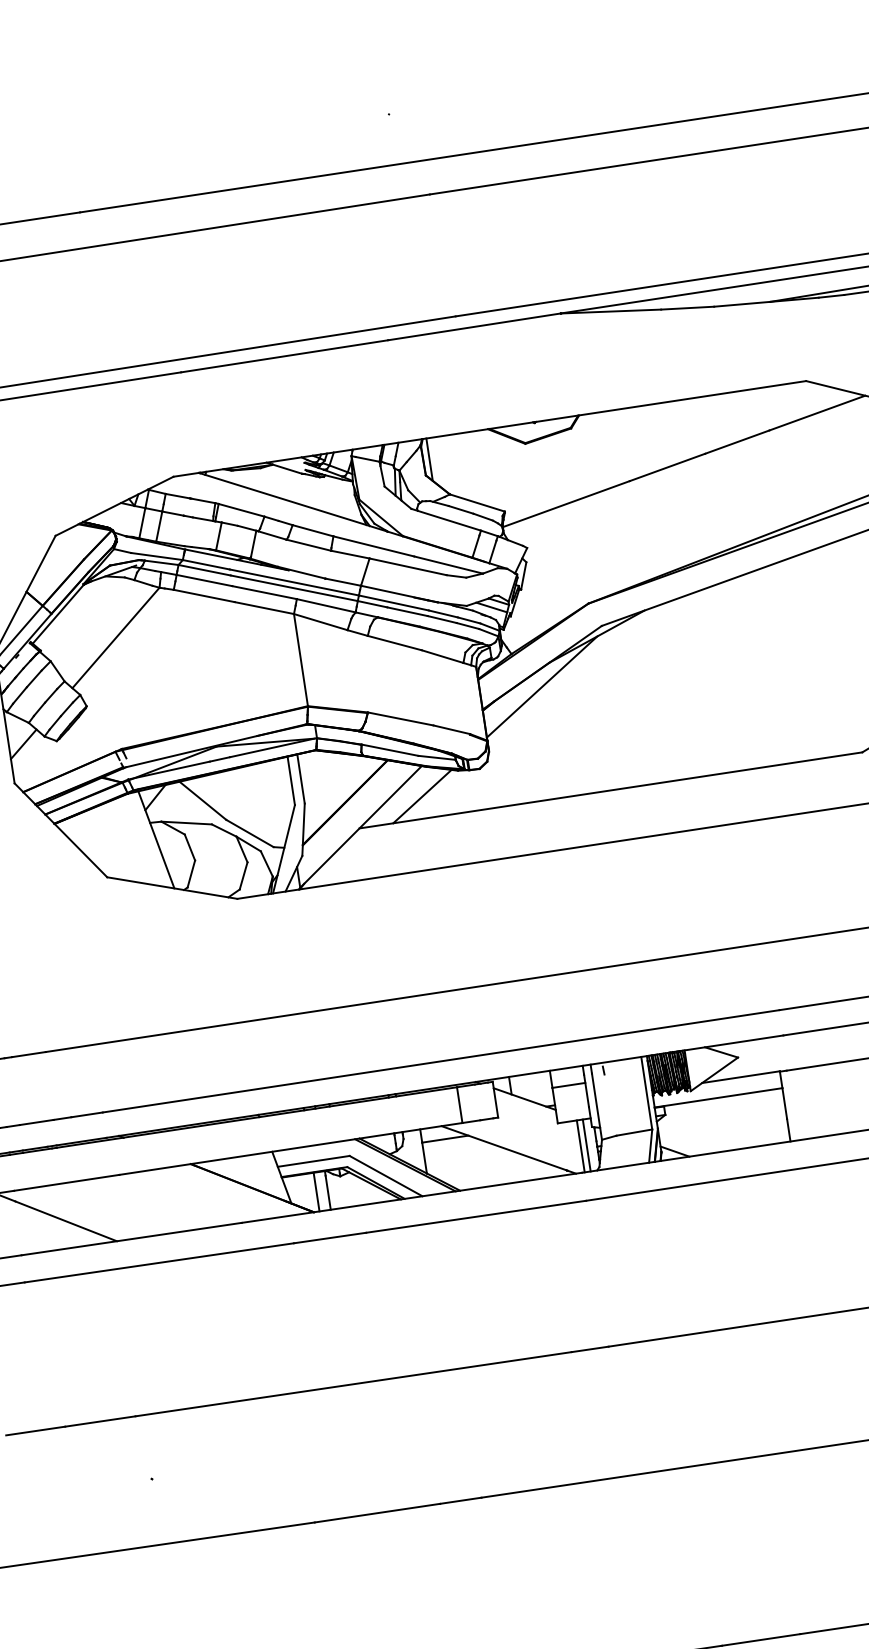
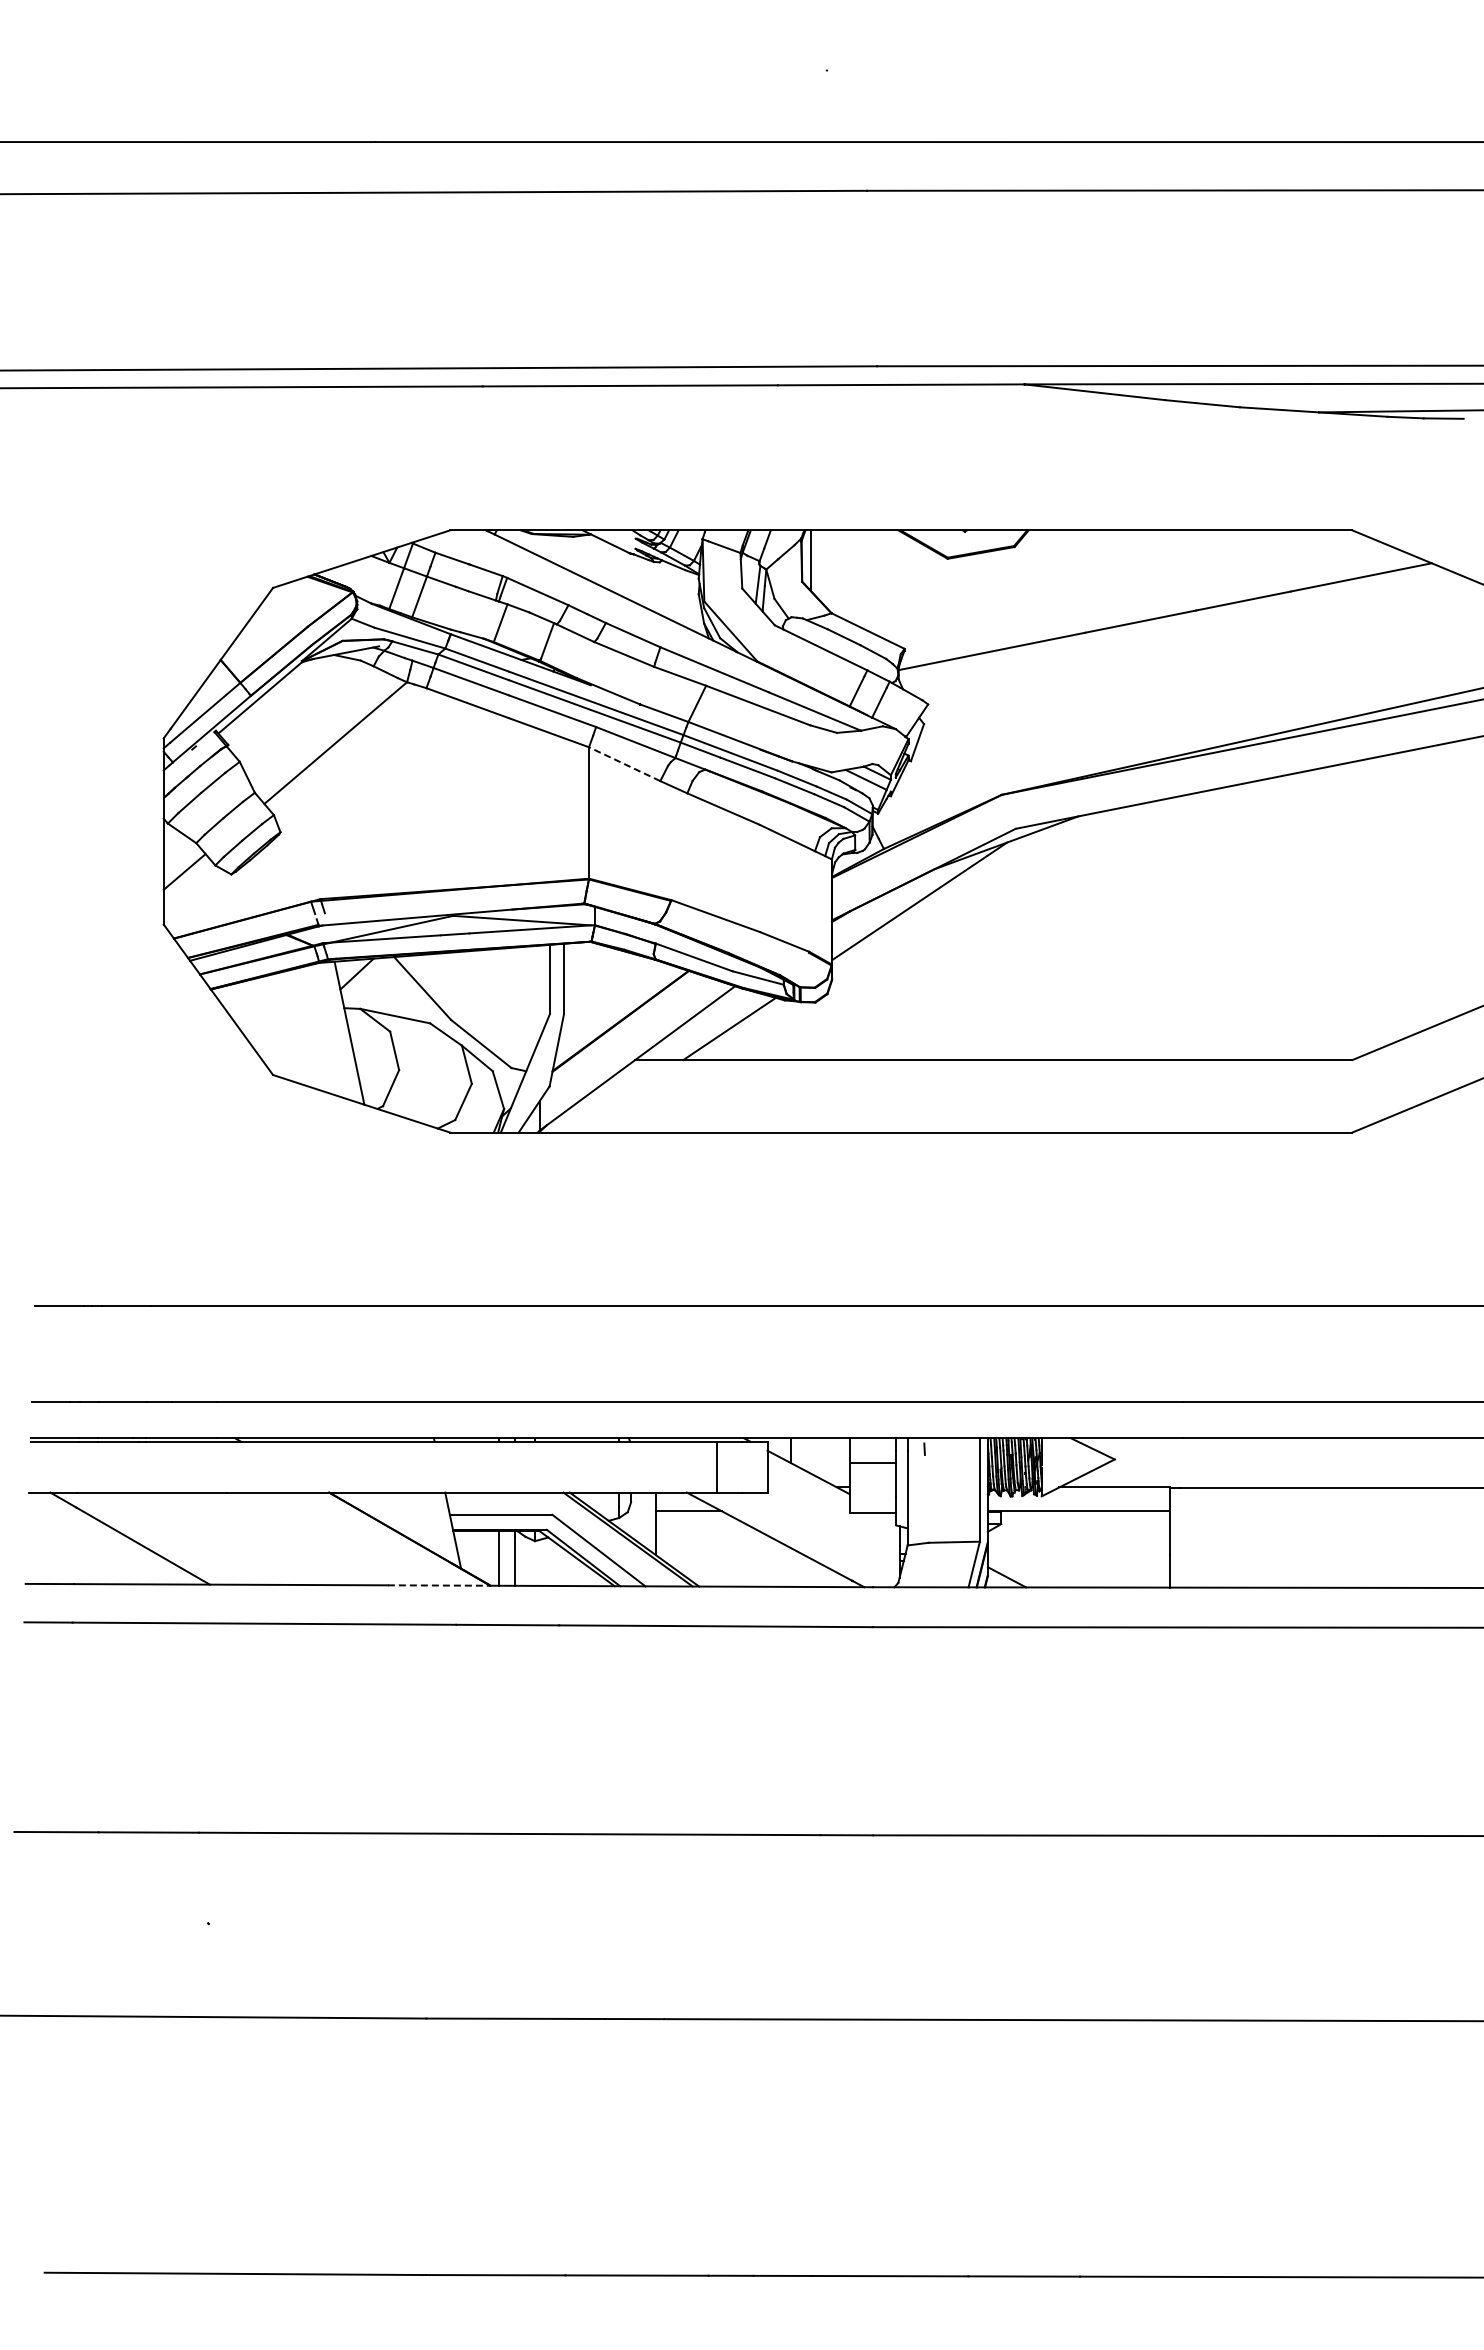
line: (320, 621) -> (624, 763), solid -> dashed
line: (586, 1145) -> (885, 1550), removed
line: (580, 1146) -> (876, 1550), removed
line: (278, 1217) -> (439, 1585), solid -> dashed

